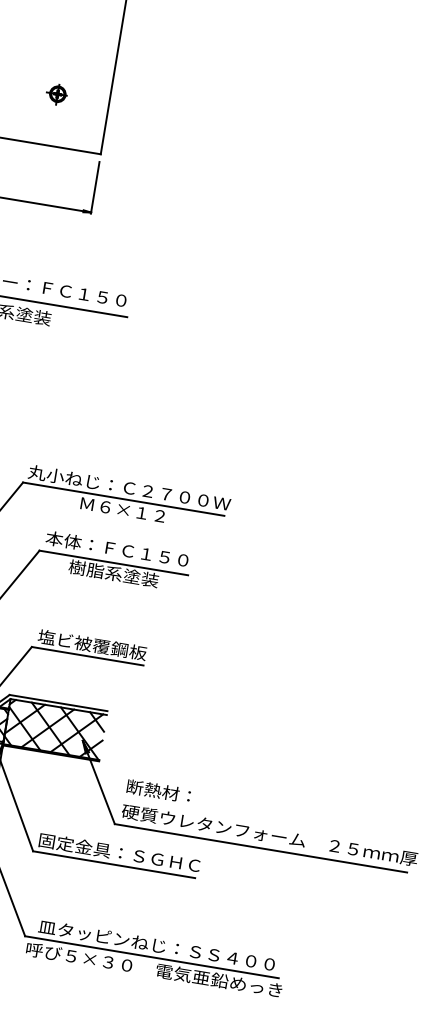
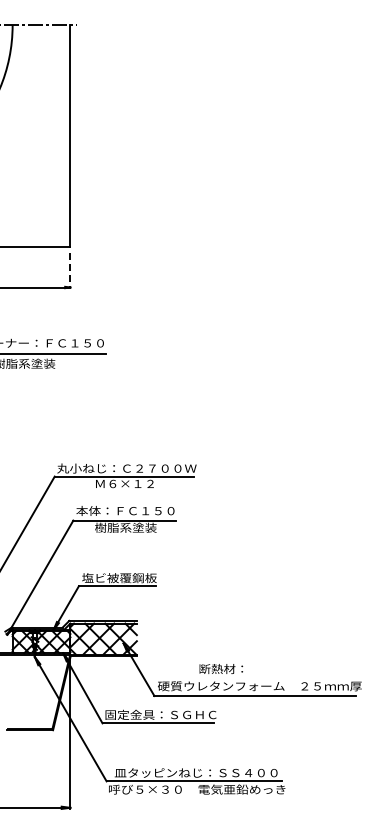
part: (57, 95) -> (34, 212), removed
line: (95, 187) -> (70, 270), solid -> dashed
text: (159, 790) -> (221, 668), moved

